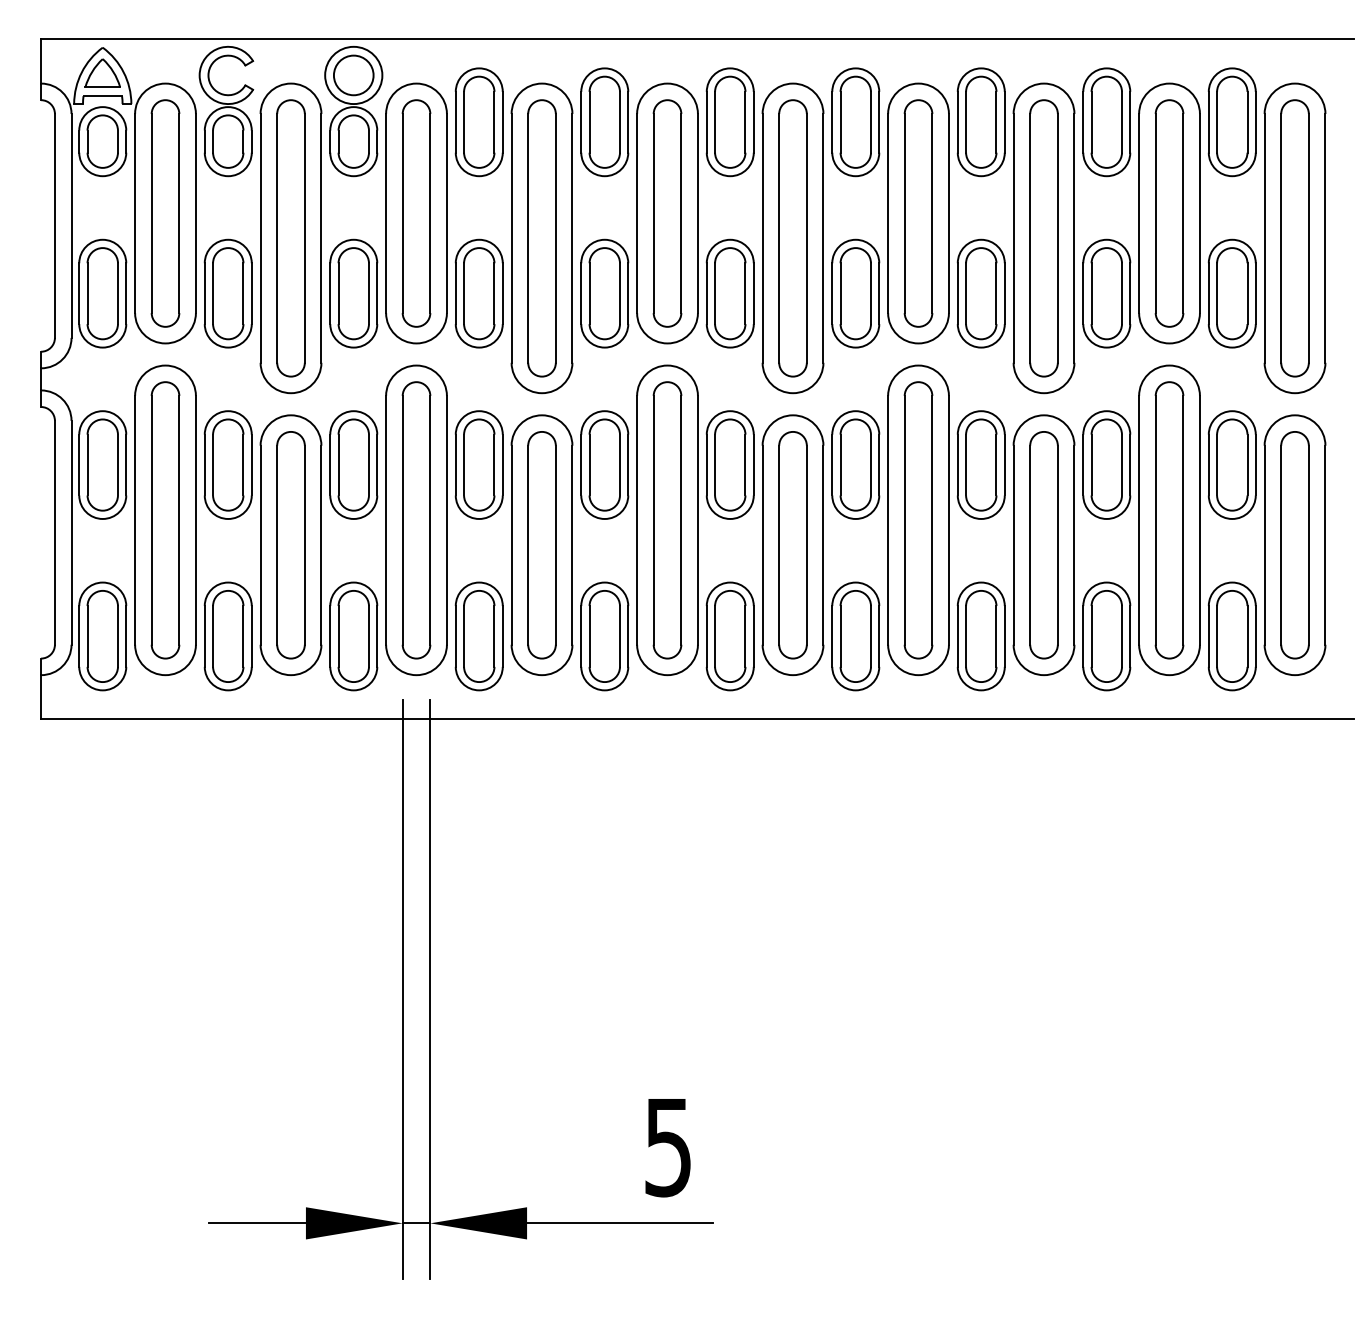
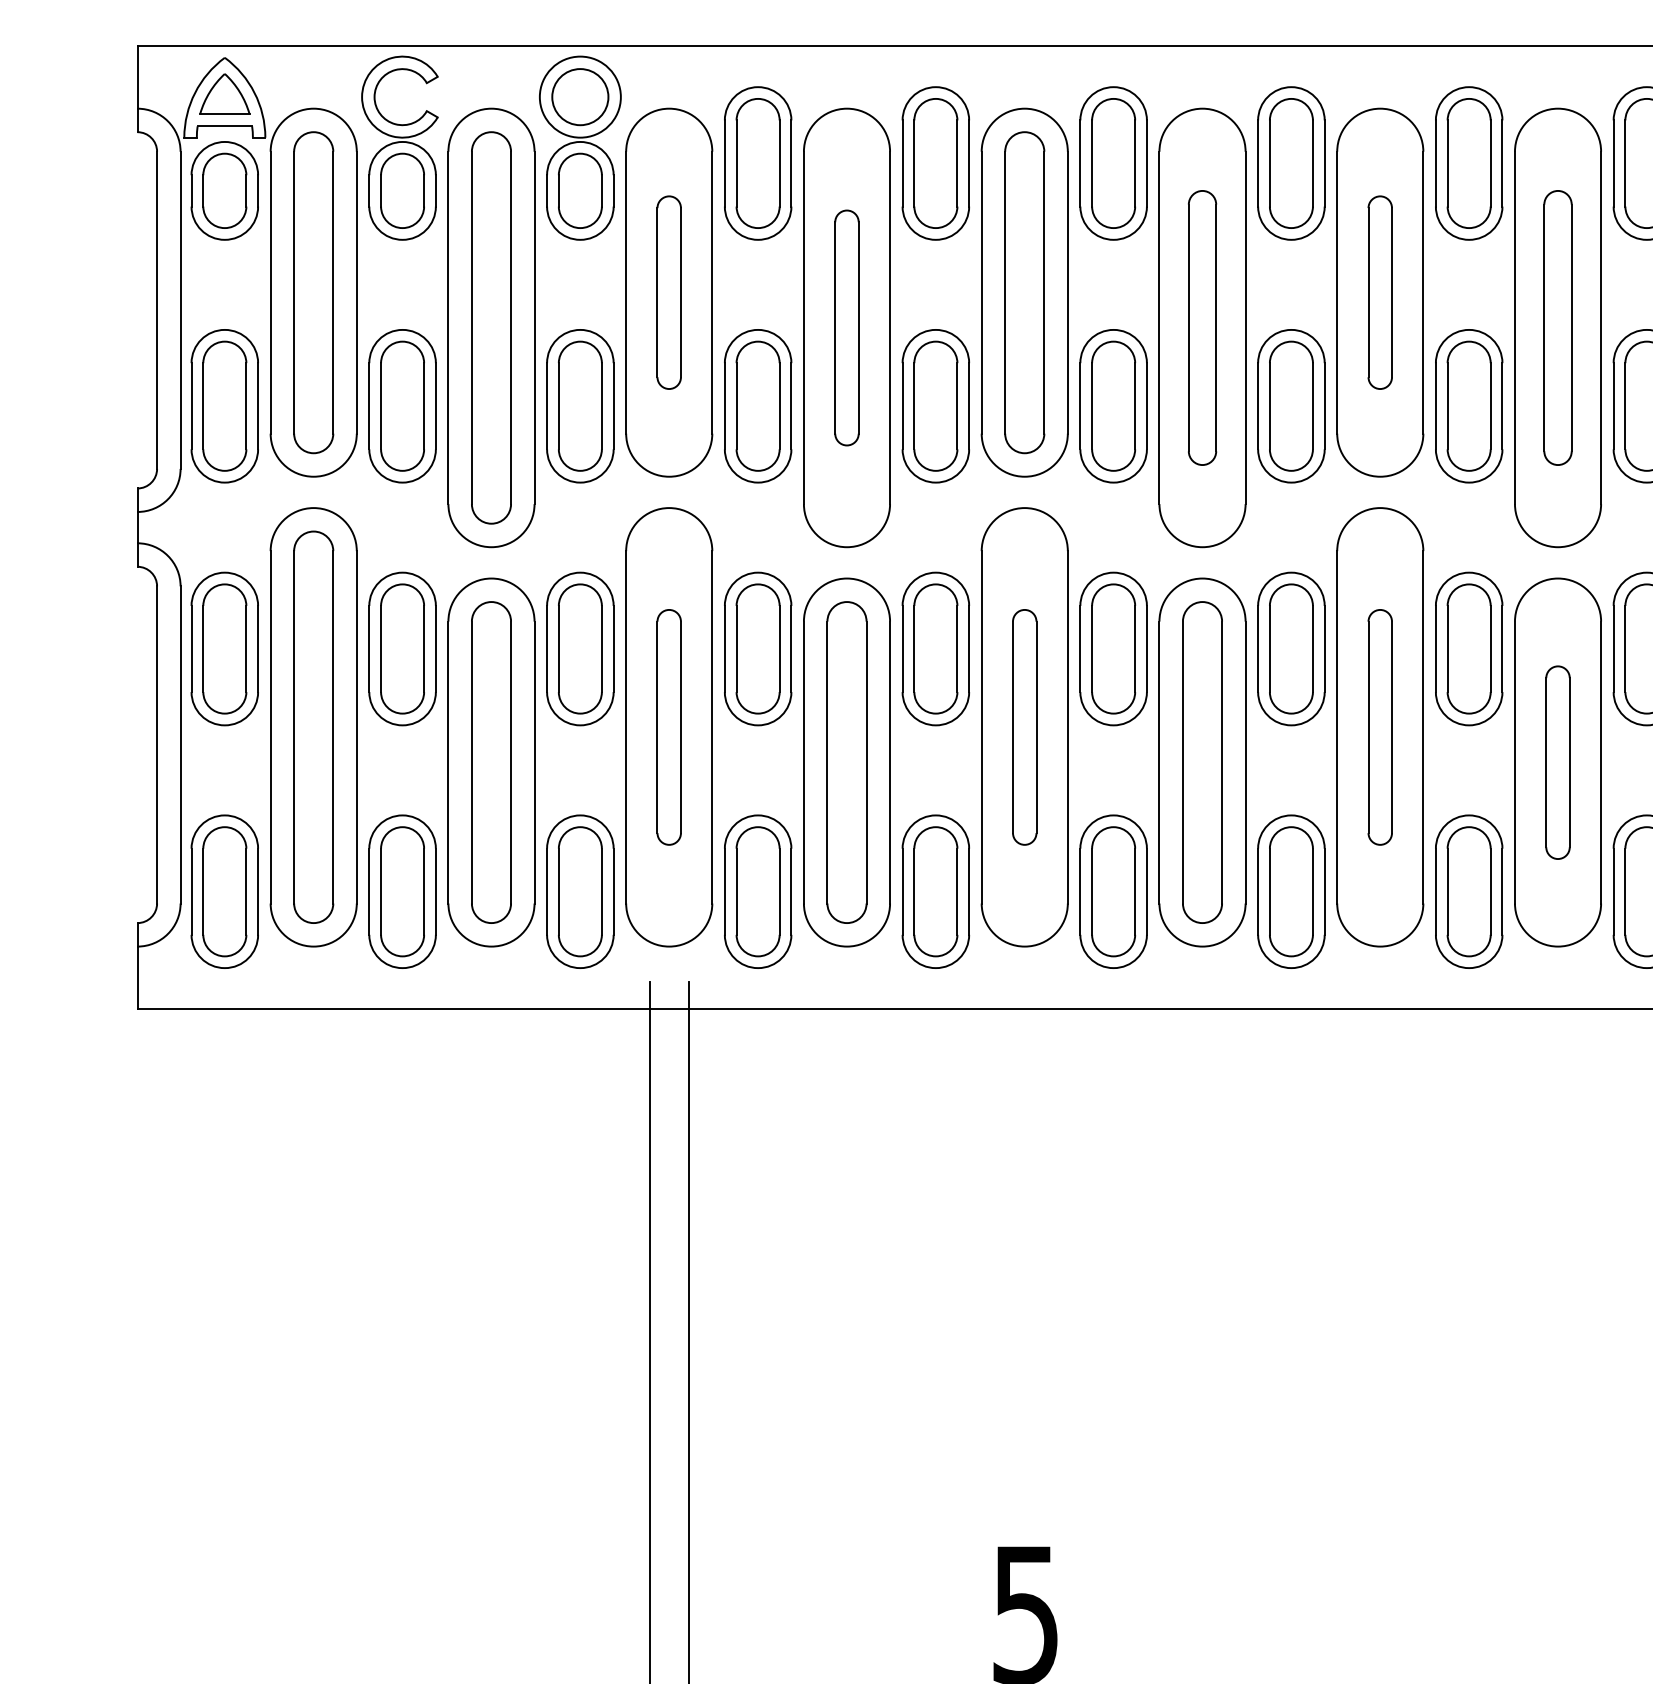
part: (416, 213) -> (669, 292), size x0.6
part: (918, 213) -> (1380, 292), size x0.6
part: (541, 238) -> (846, 328), size x0.6
part: (792, 238) -> (1201, 328), size x0.7
part: (1043, 238) -> (1557, 328), size x0.7
part: (416, 520) -> (669, 727), size x0.6
part: (667, 520) -> (1024, 727), size x0.6
part: (918, 520) -> (1380, 727), size x0.6
part: (1043, 545) -> (1557, 762), size x0.6

